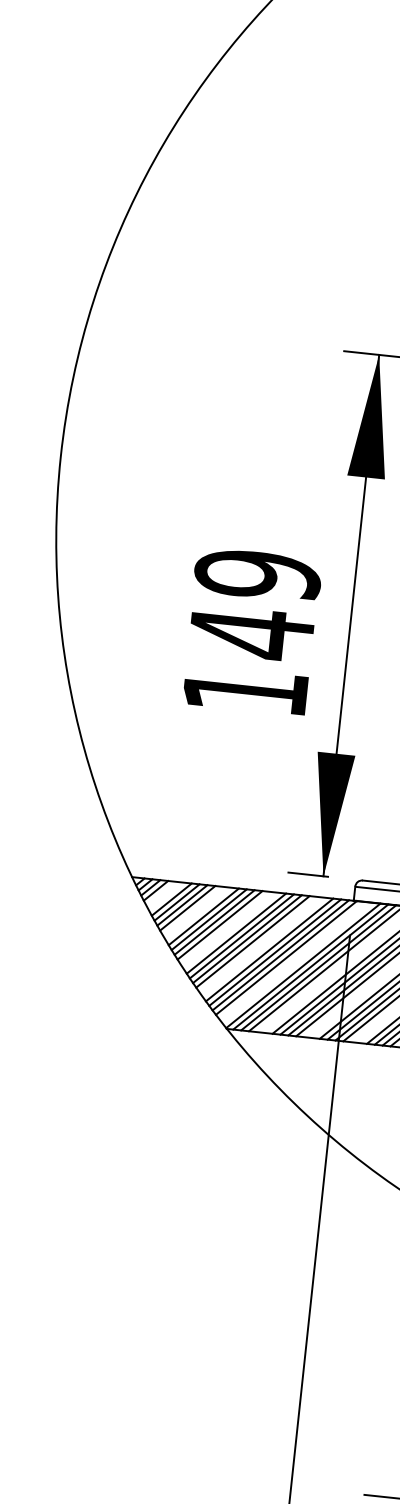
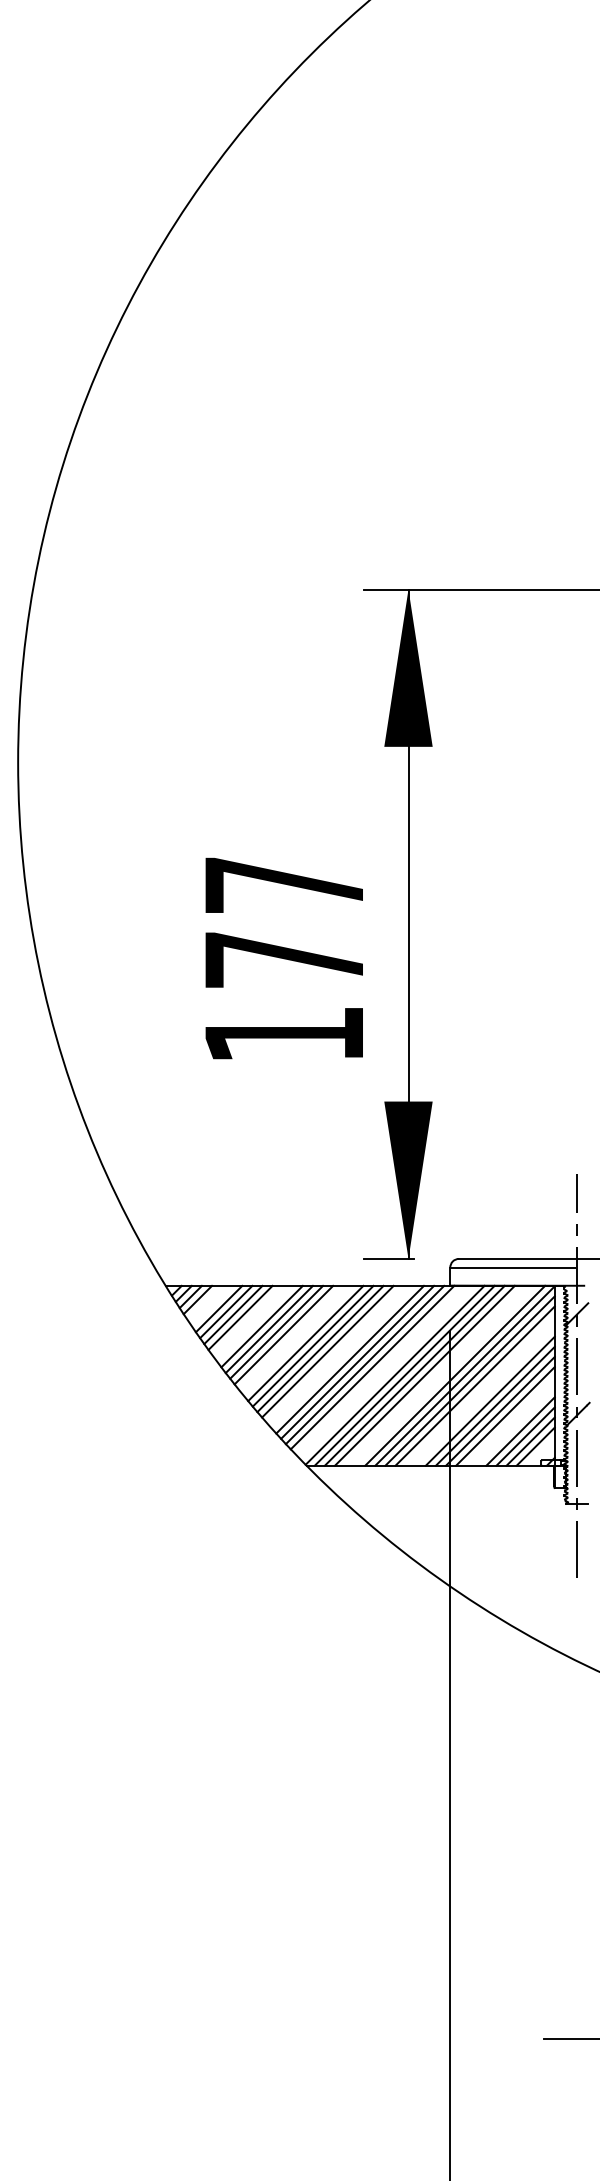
text: (254, 604) -> (283, 923), 149 -> 177

